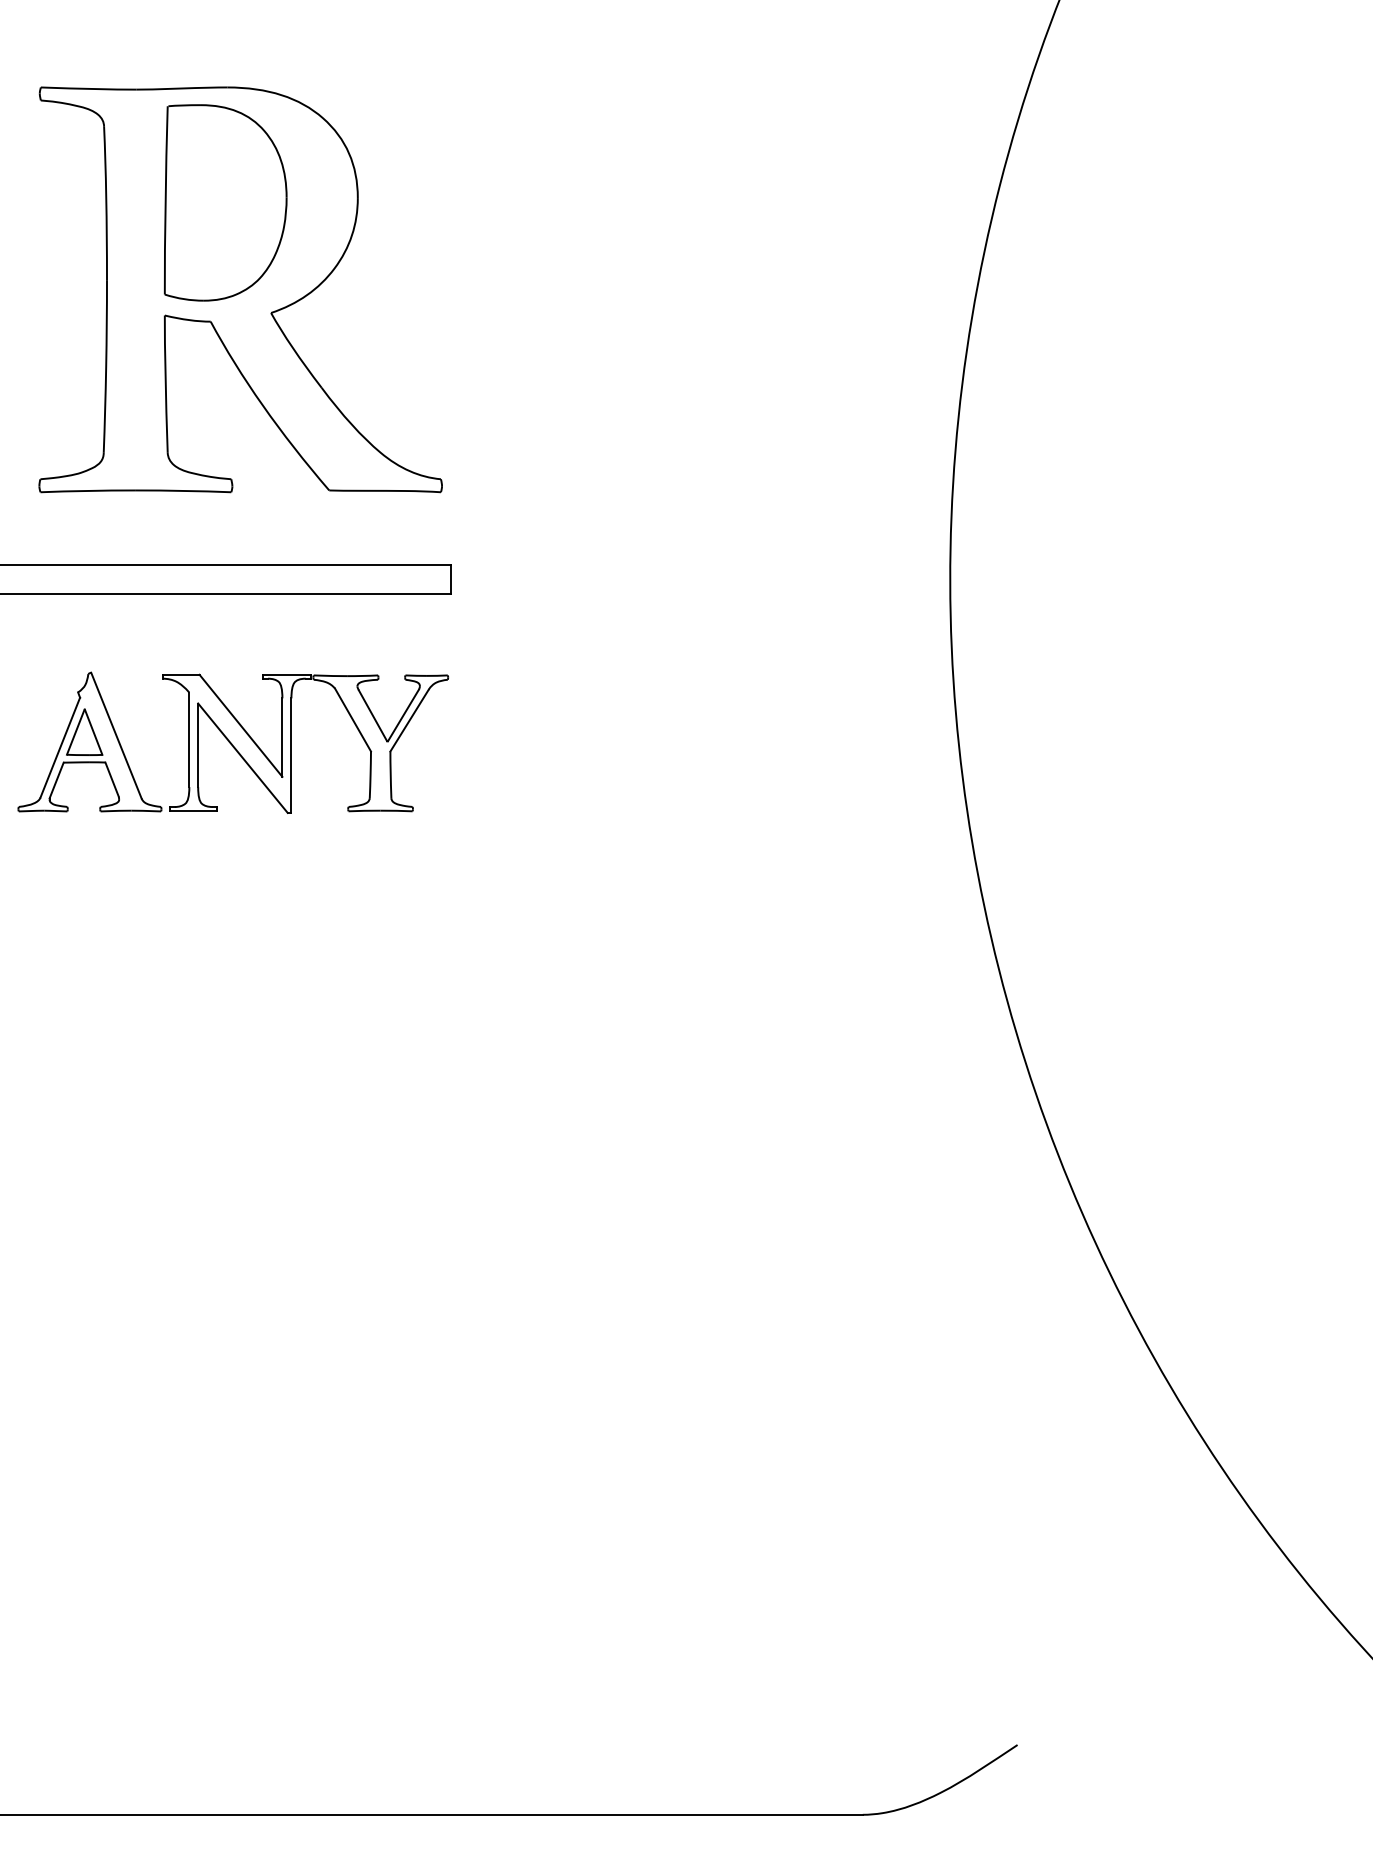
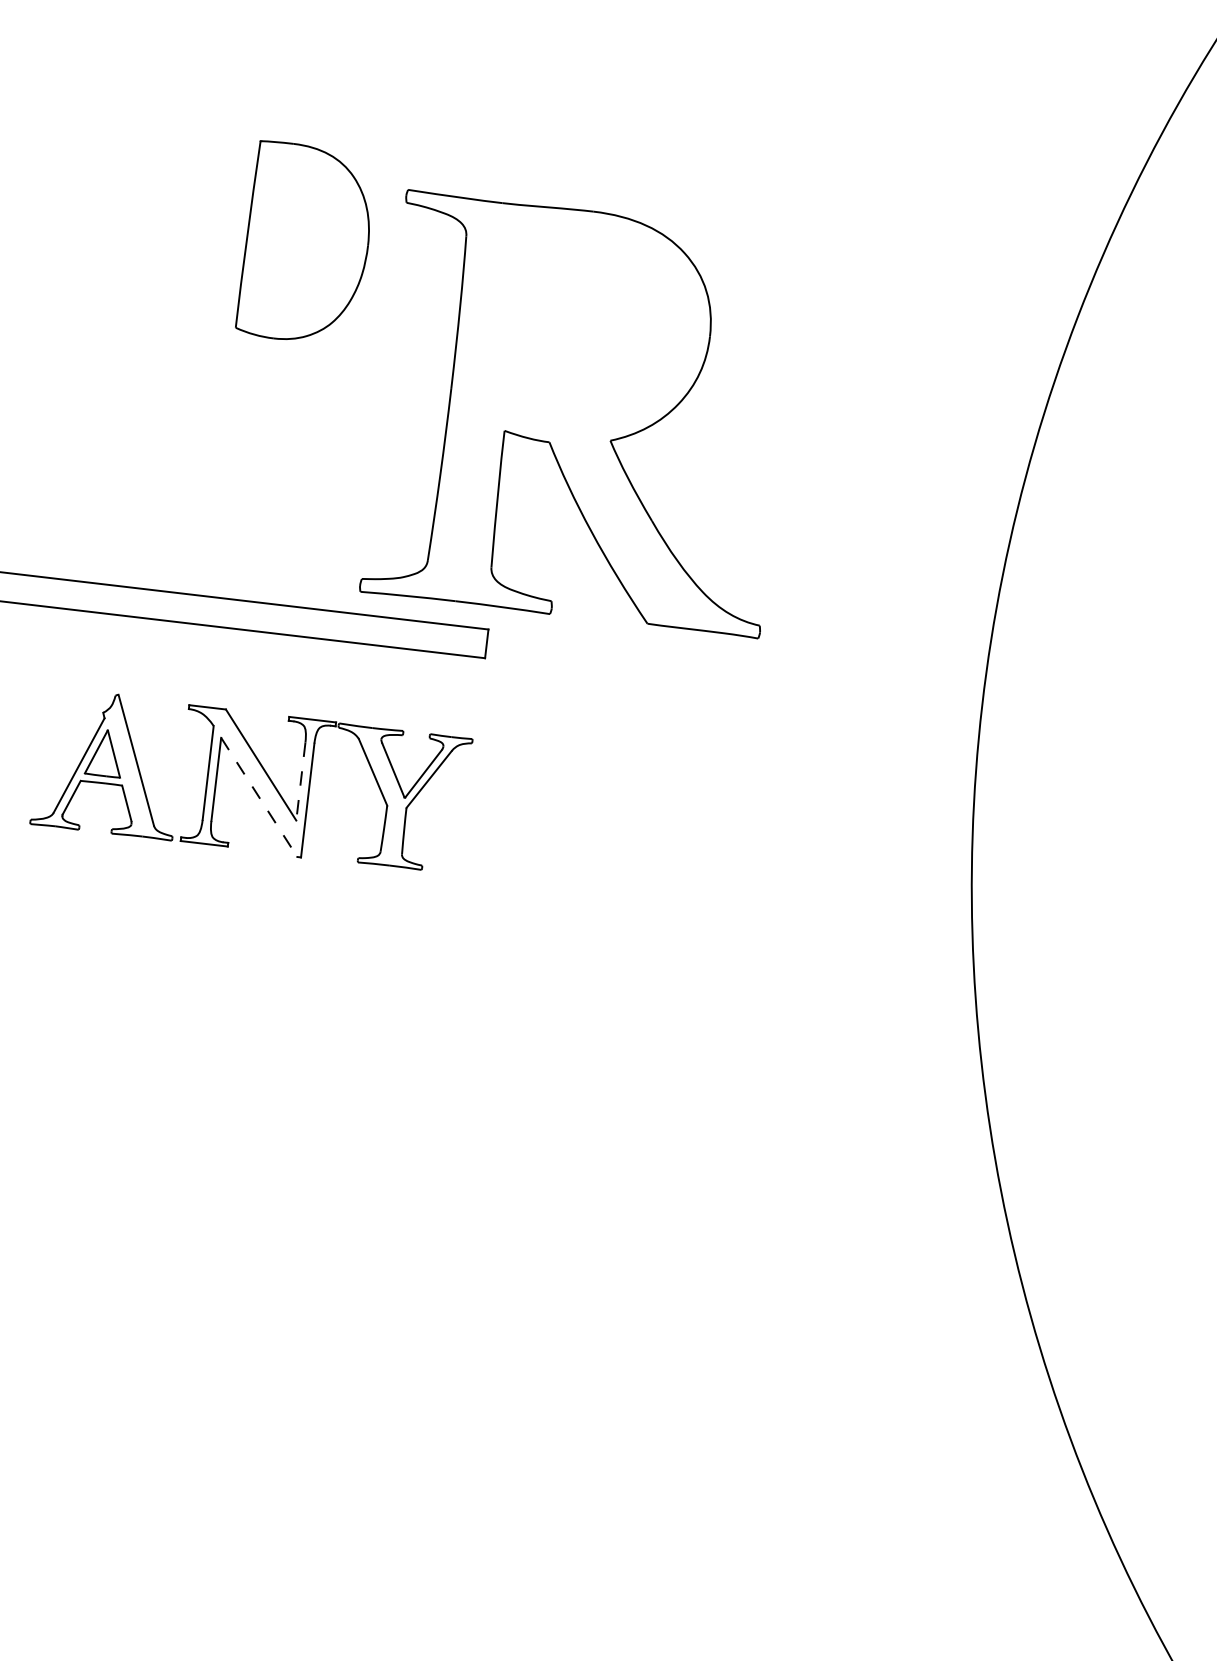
part: (240, 289) -> (582, 413), moved
line: (282, 738) -> (300, 782), solid -> dashed
line: (242, 758) -> (258, 797), solid -> dashed

